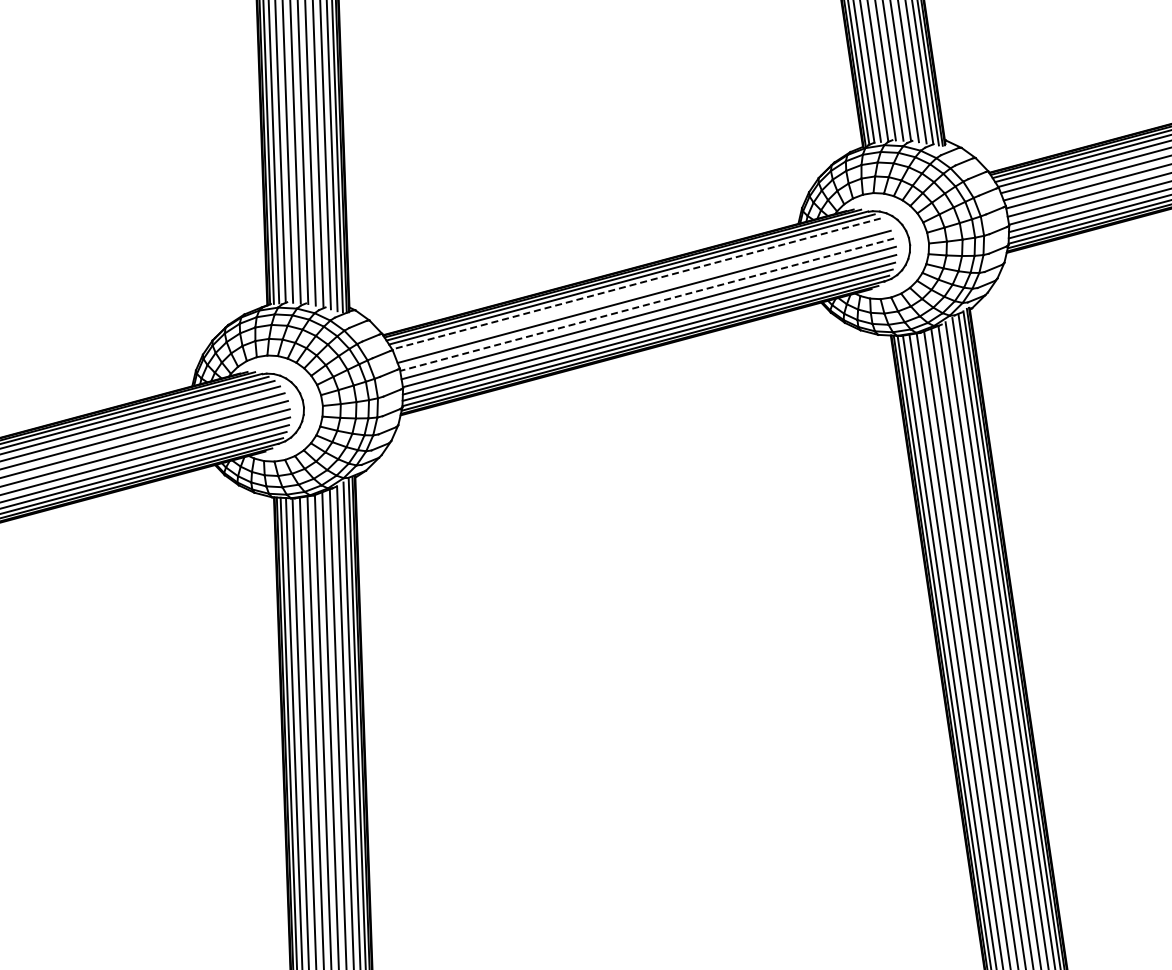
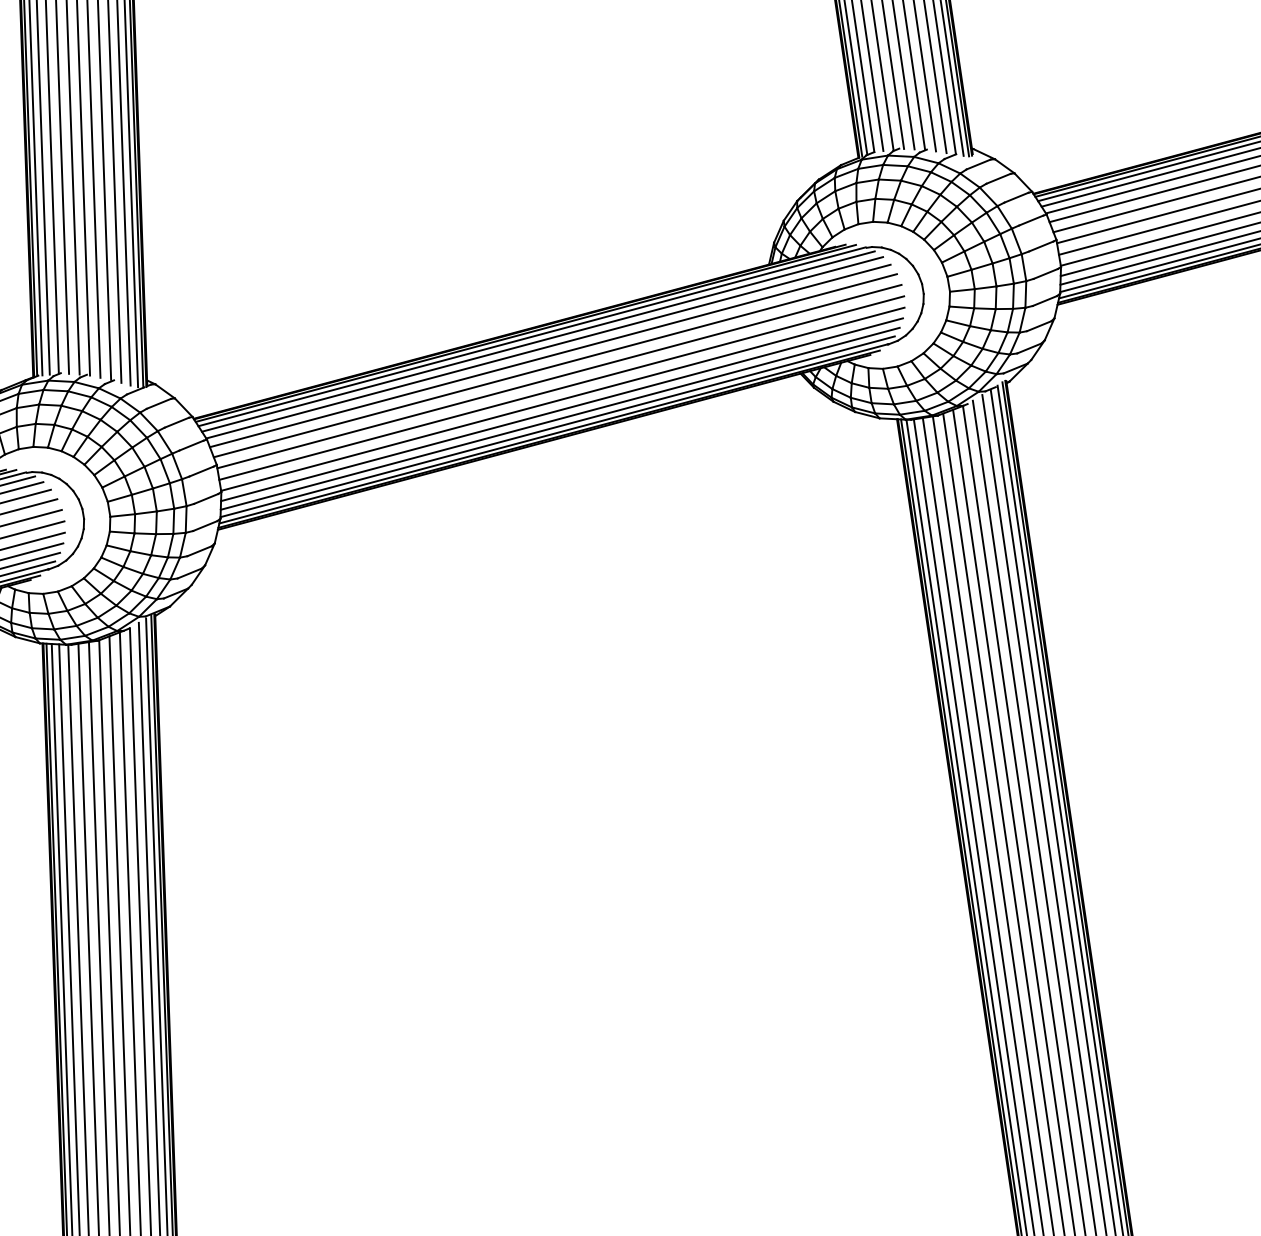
line: (636, 283) -> (544, 347), dashed -> solid
line: (640, 289) -> (550, 355), added
line: (647, 304) -> (559, 376), dashed -> solid

